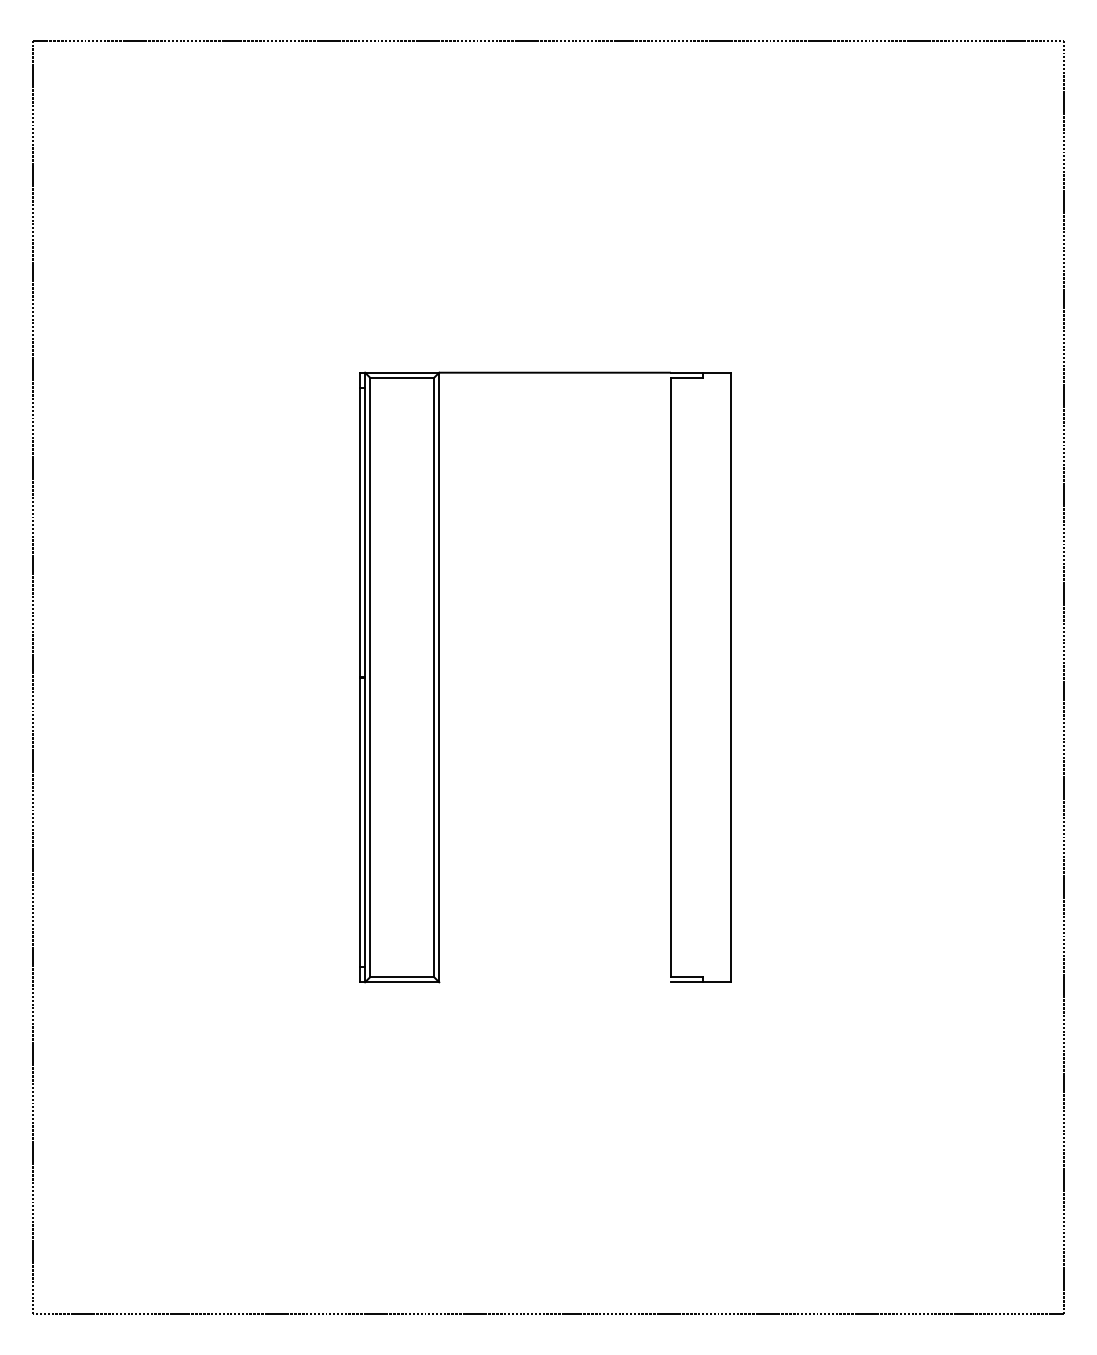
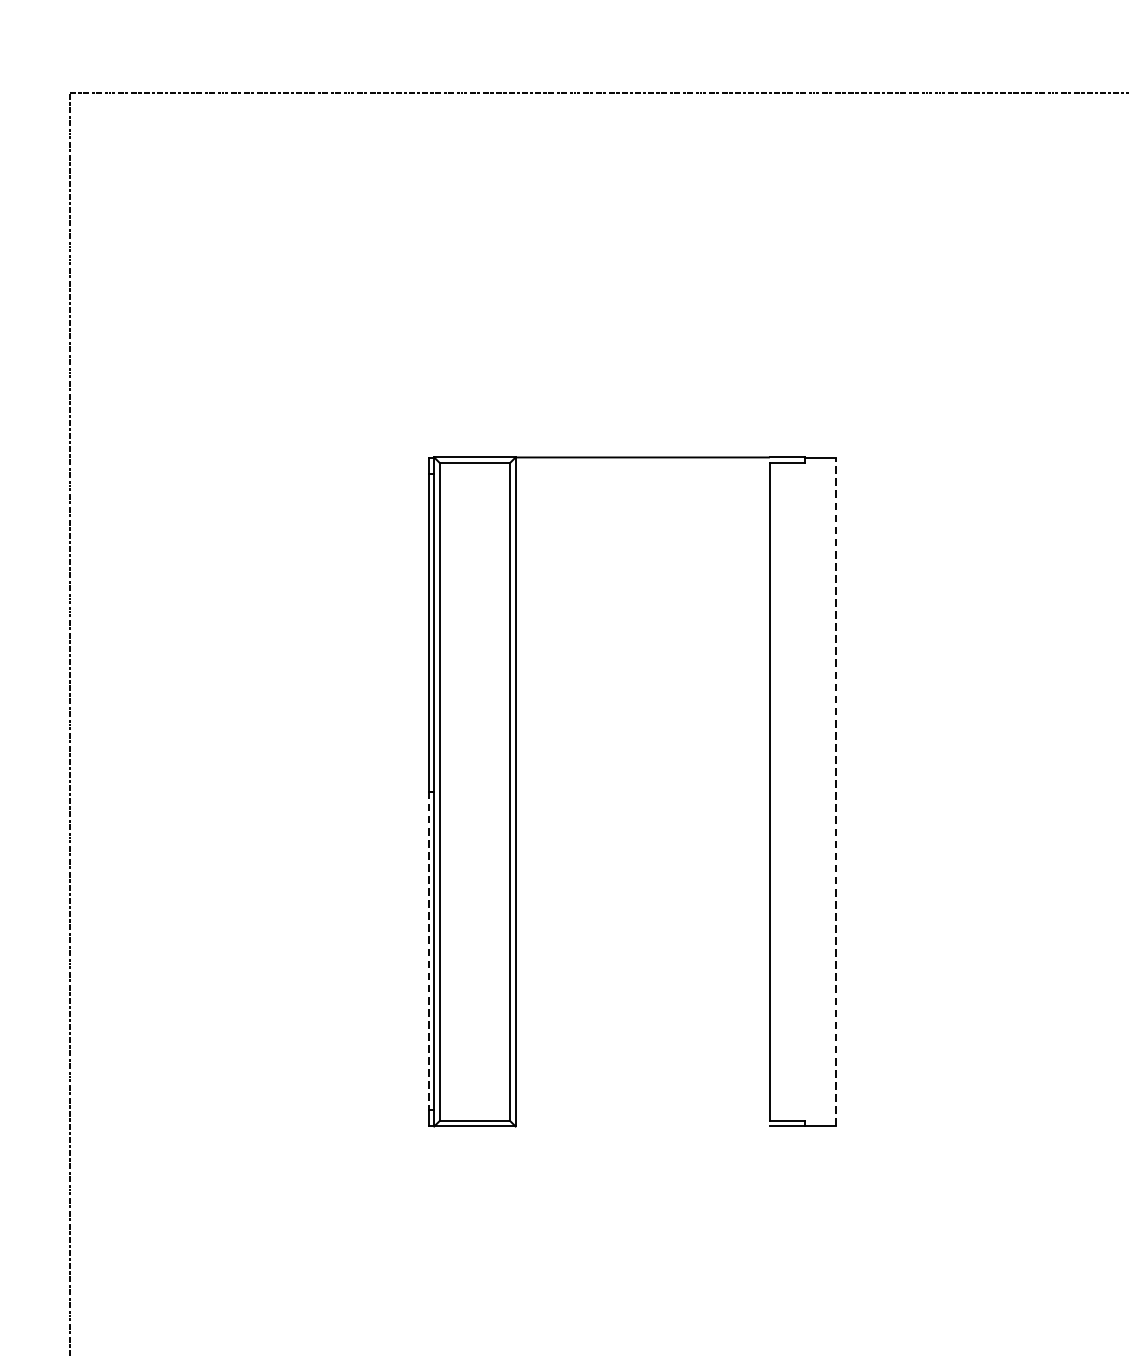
line: (731, 677) -> (836, 791), solid -> dashed
line: (360, 822) -> (429, 951), solid -> dashed

